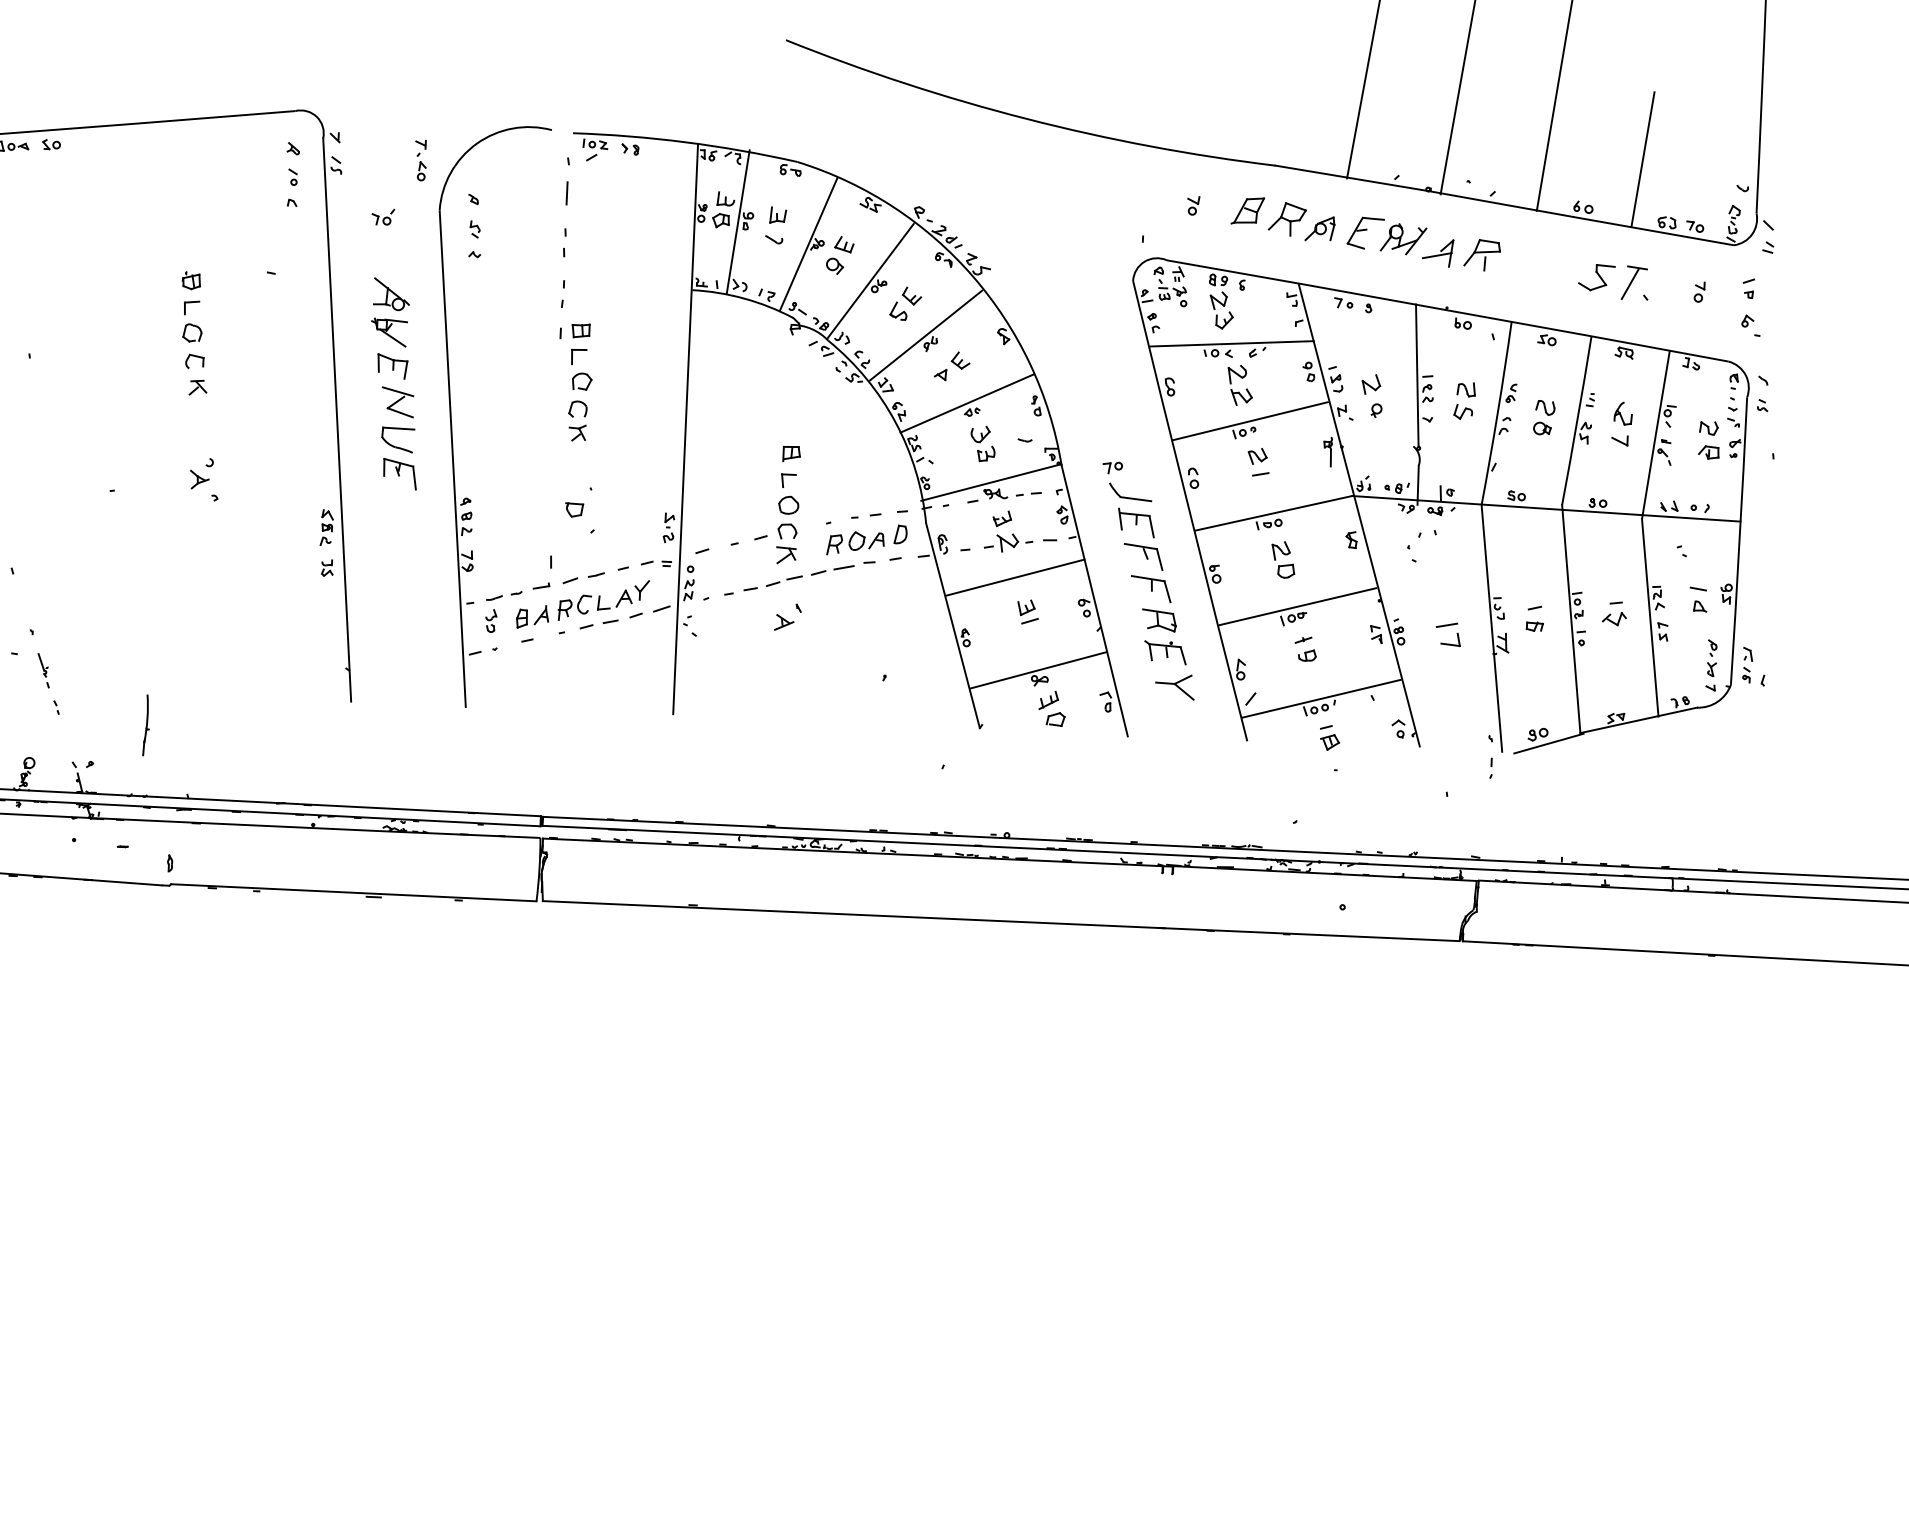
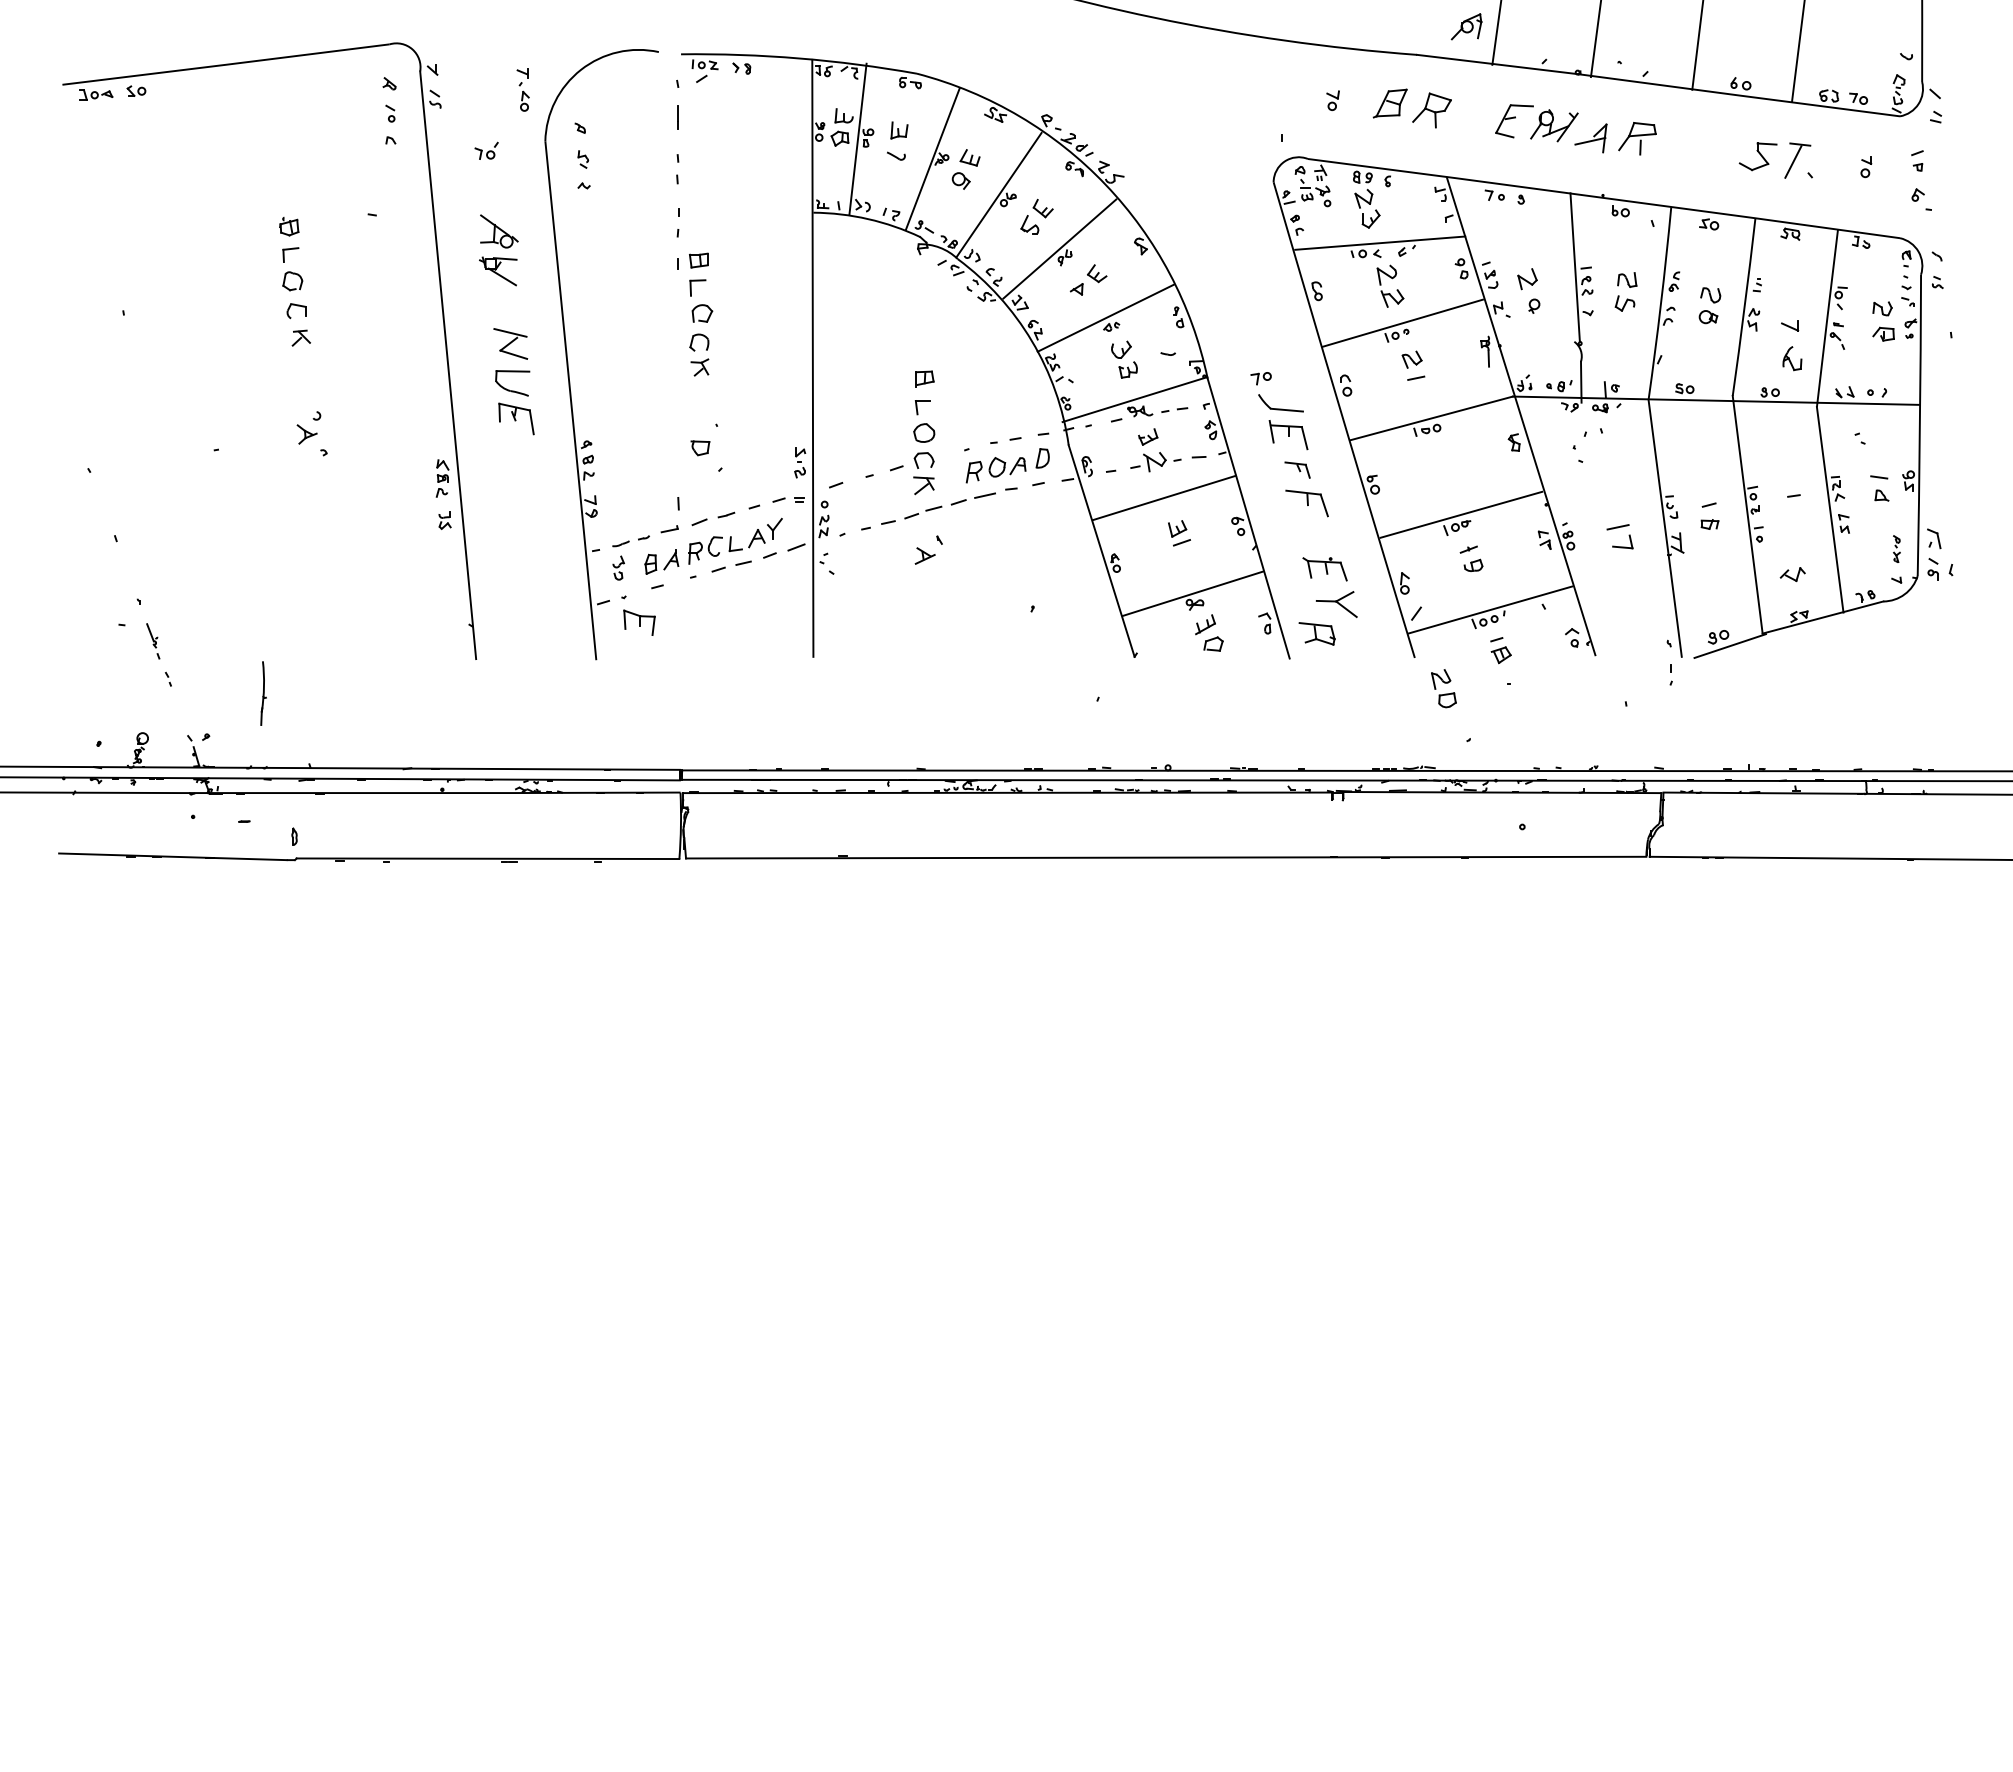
part: (1320, 228) -> (1466, 26), moved
part: (392, 366) -> (639, 622), moved
part: (1623, 413) -> (1792, 358), moved
part: (1143, 556) -> (1297, 469), size x0.6
part: (1282, 559) -> (1443, 688), moved
part: (1614, 618) -> (1792, 574), moved
part: (1158, 620) -> (1316, 633), moved
part: (1711, 657) -> (1896, 548), size x0.7
part: (1747, 665) -> (1934, 554), size x1.4

